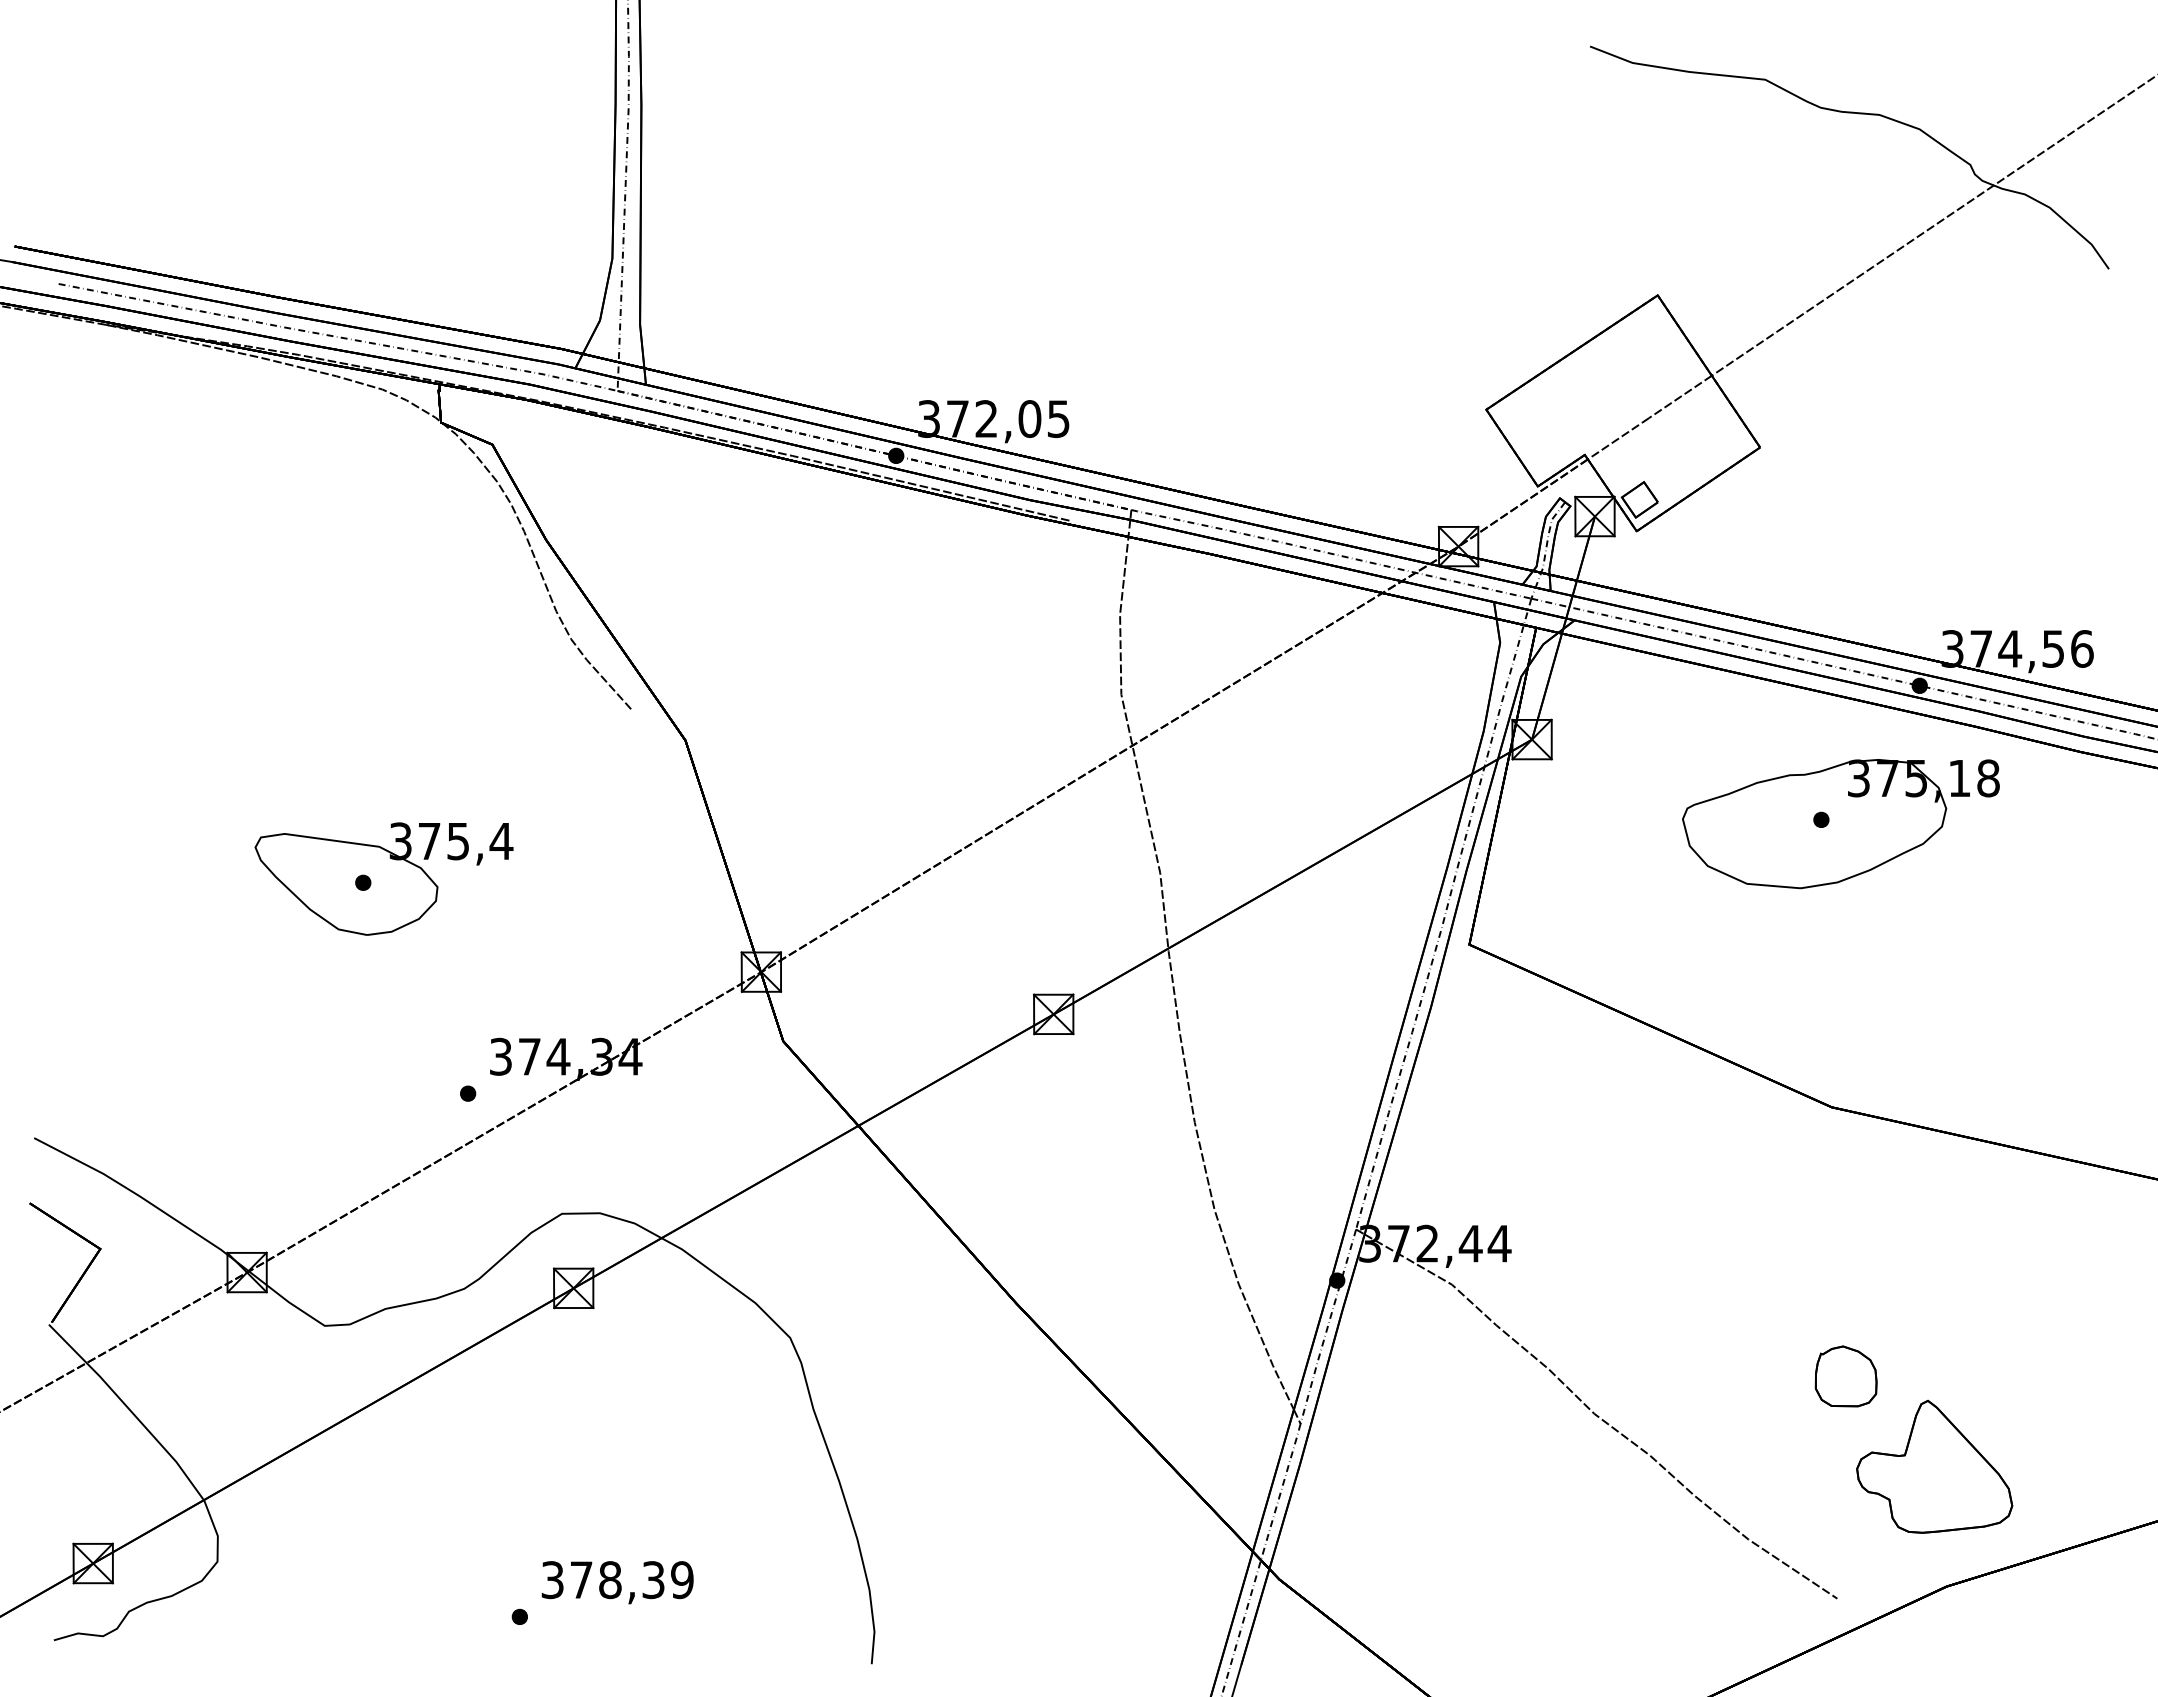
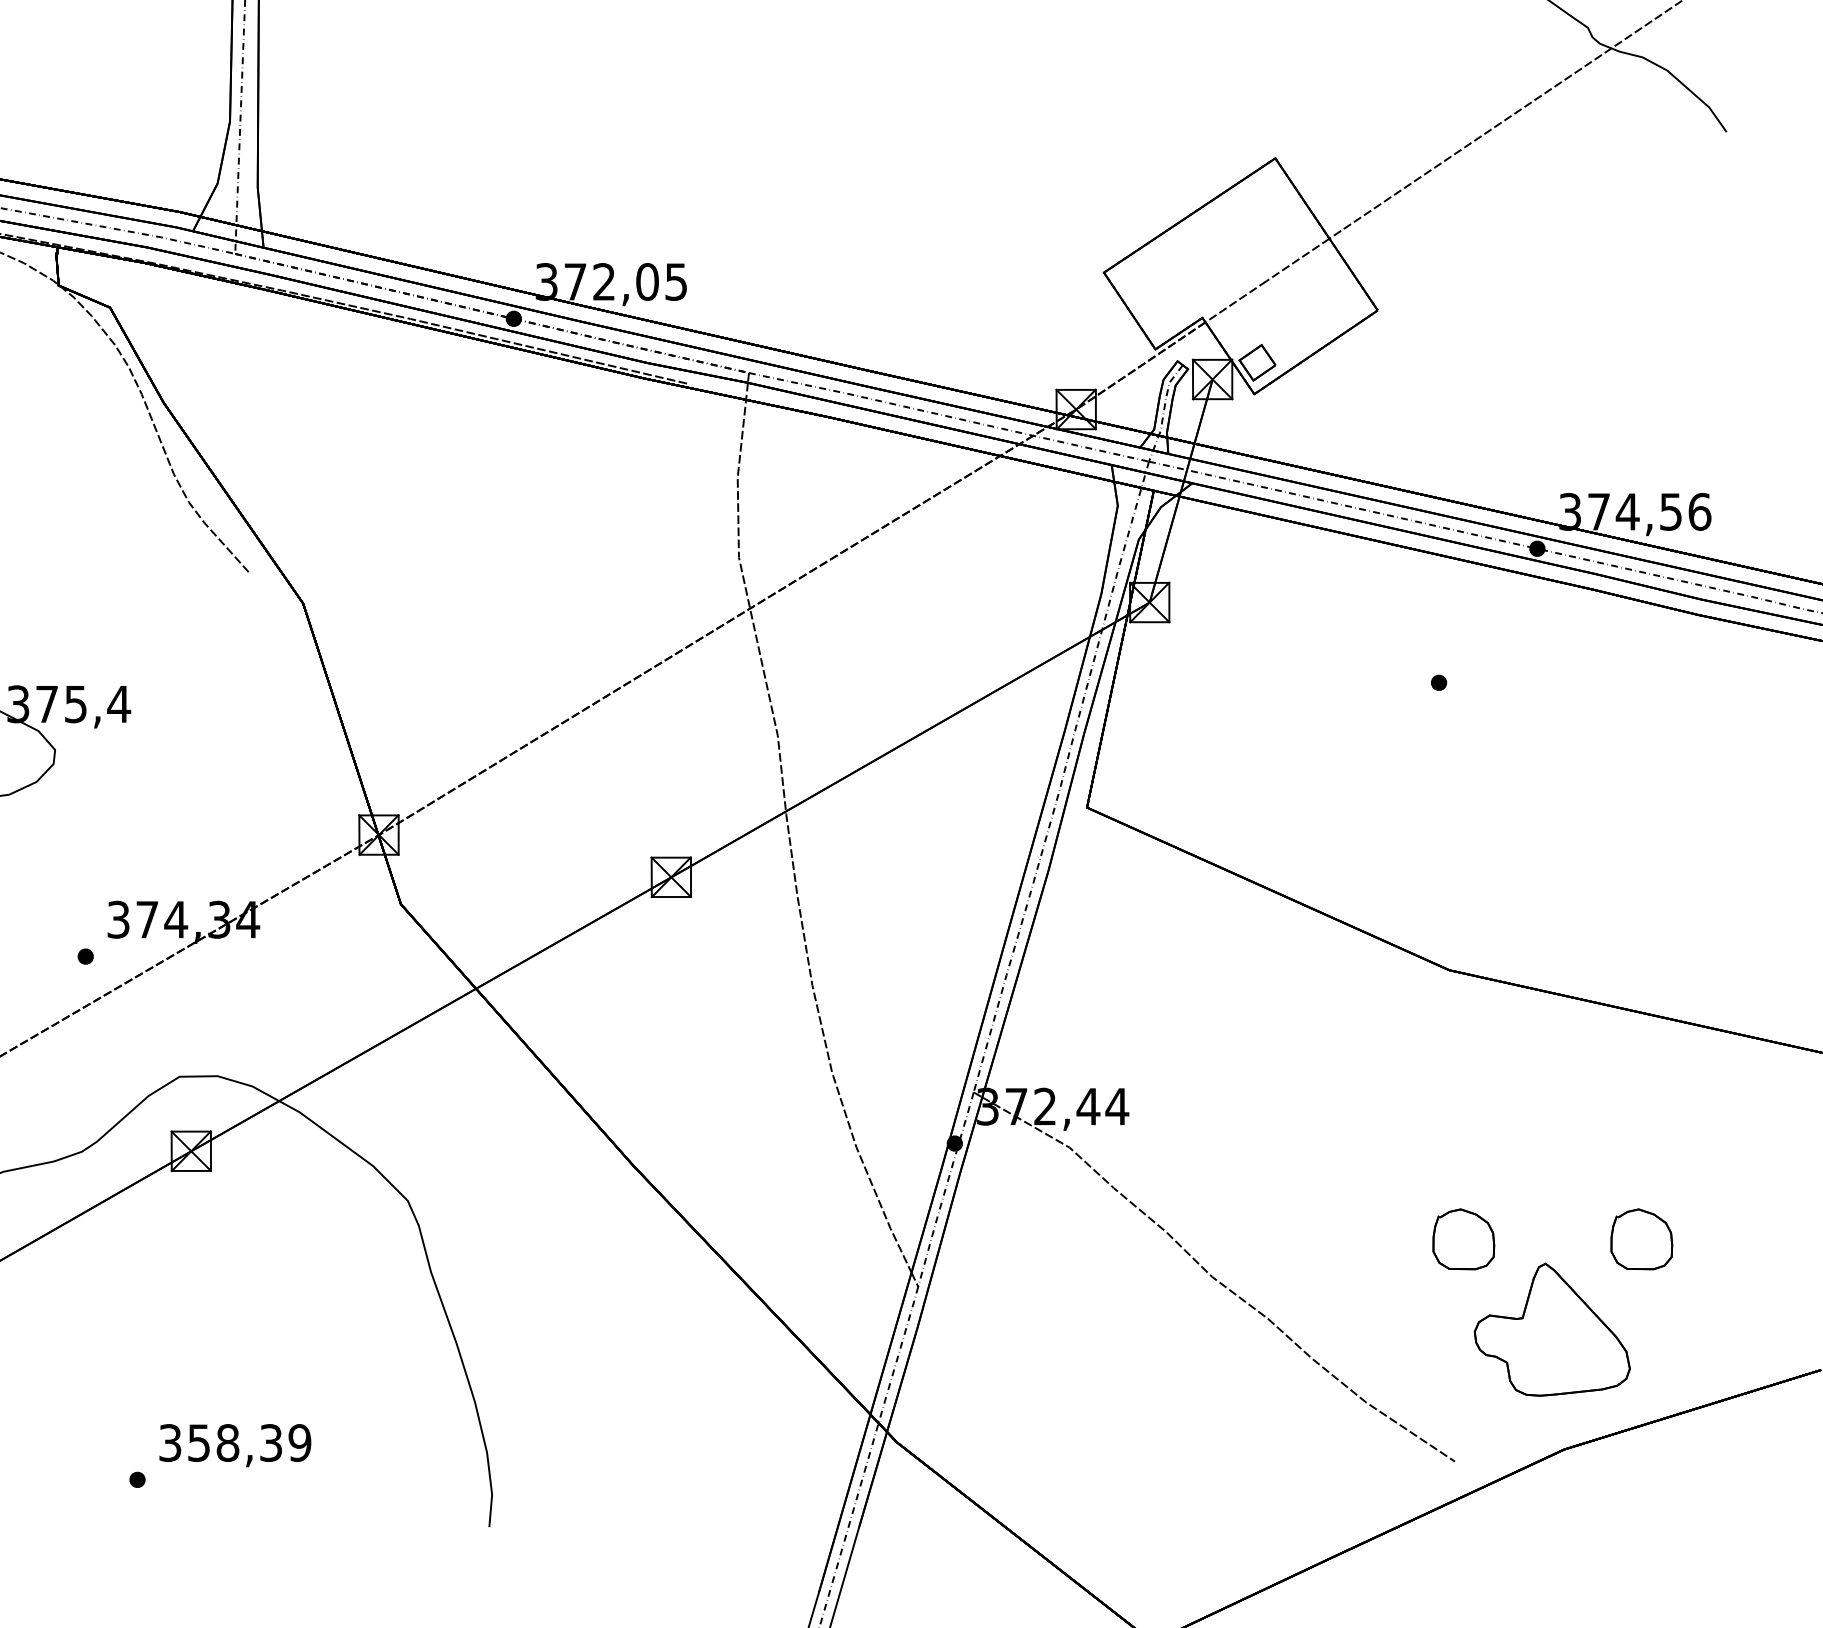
part: (1840, 824) -> (1458, 687), removed
part: (2023, 1376) -> (1641, 1239), added
text: (581, 1580) -> (199, 1443), 378,39 -> 358,39

